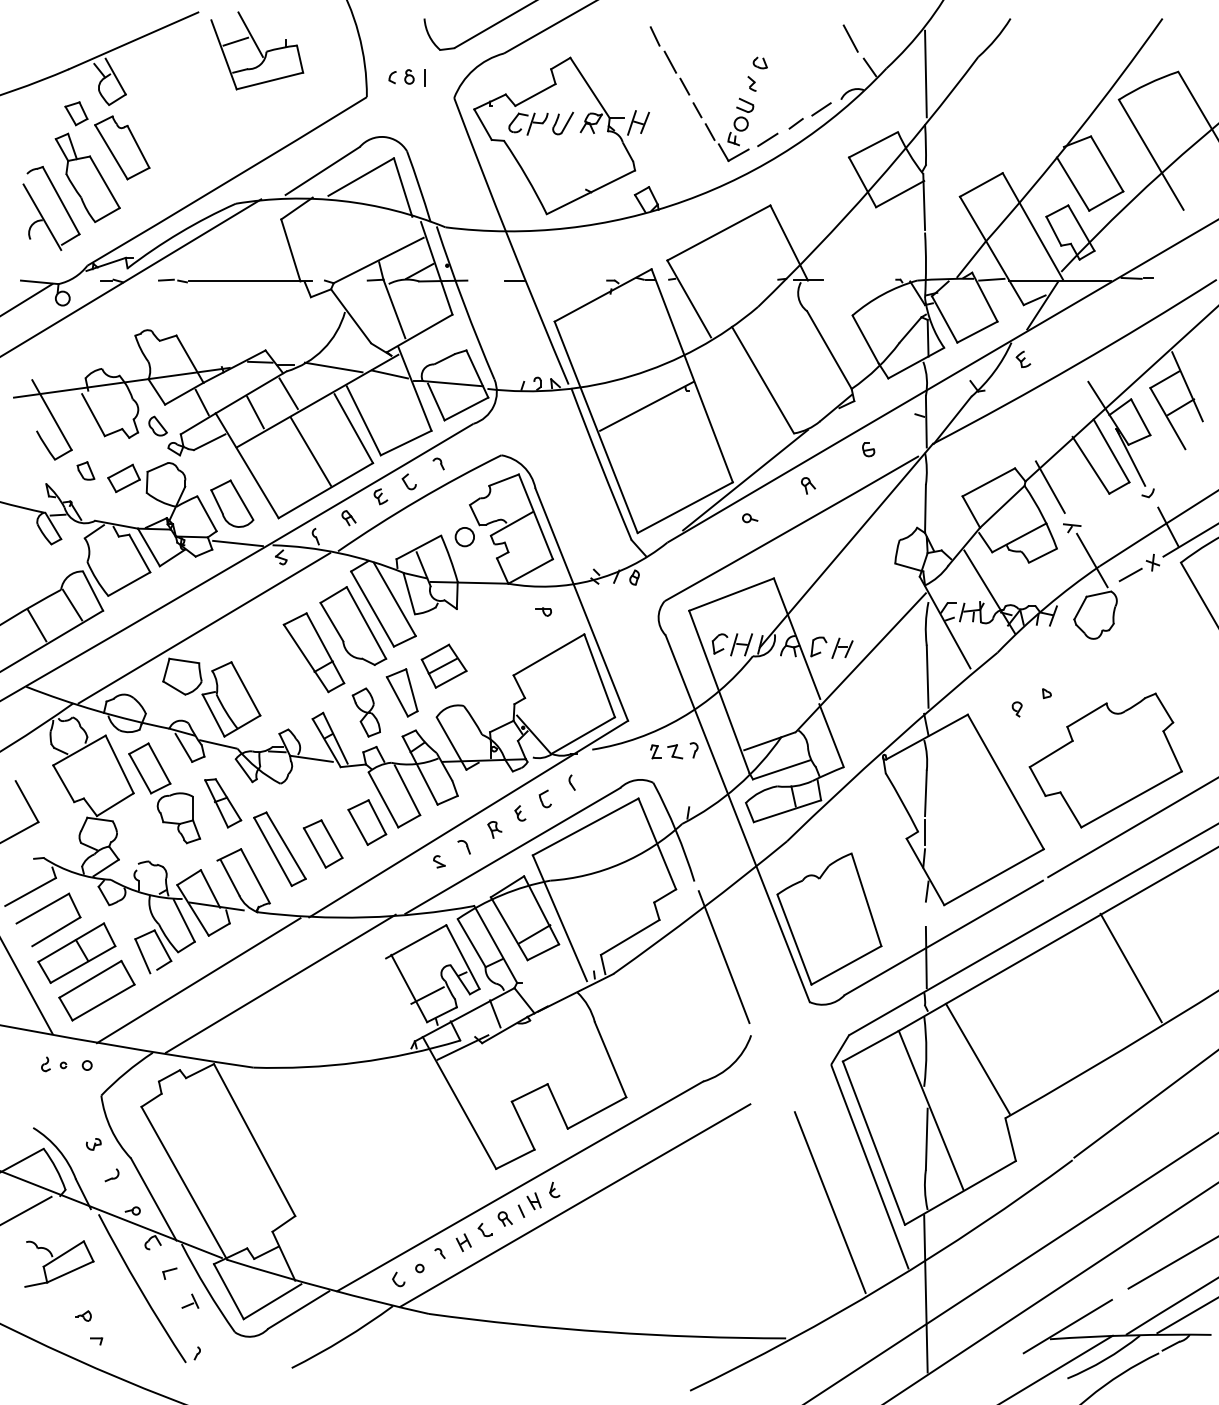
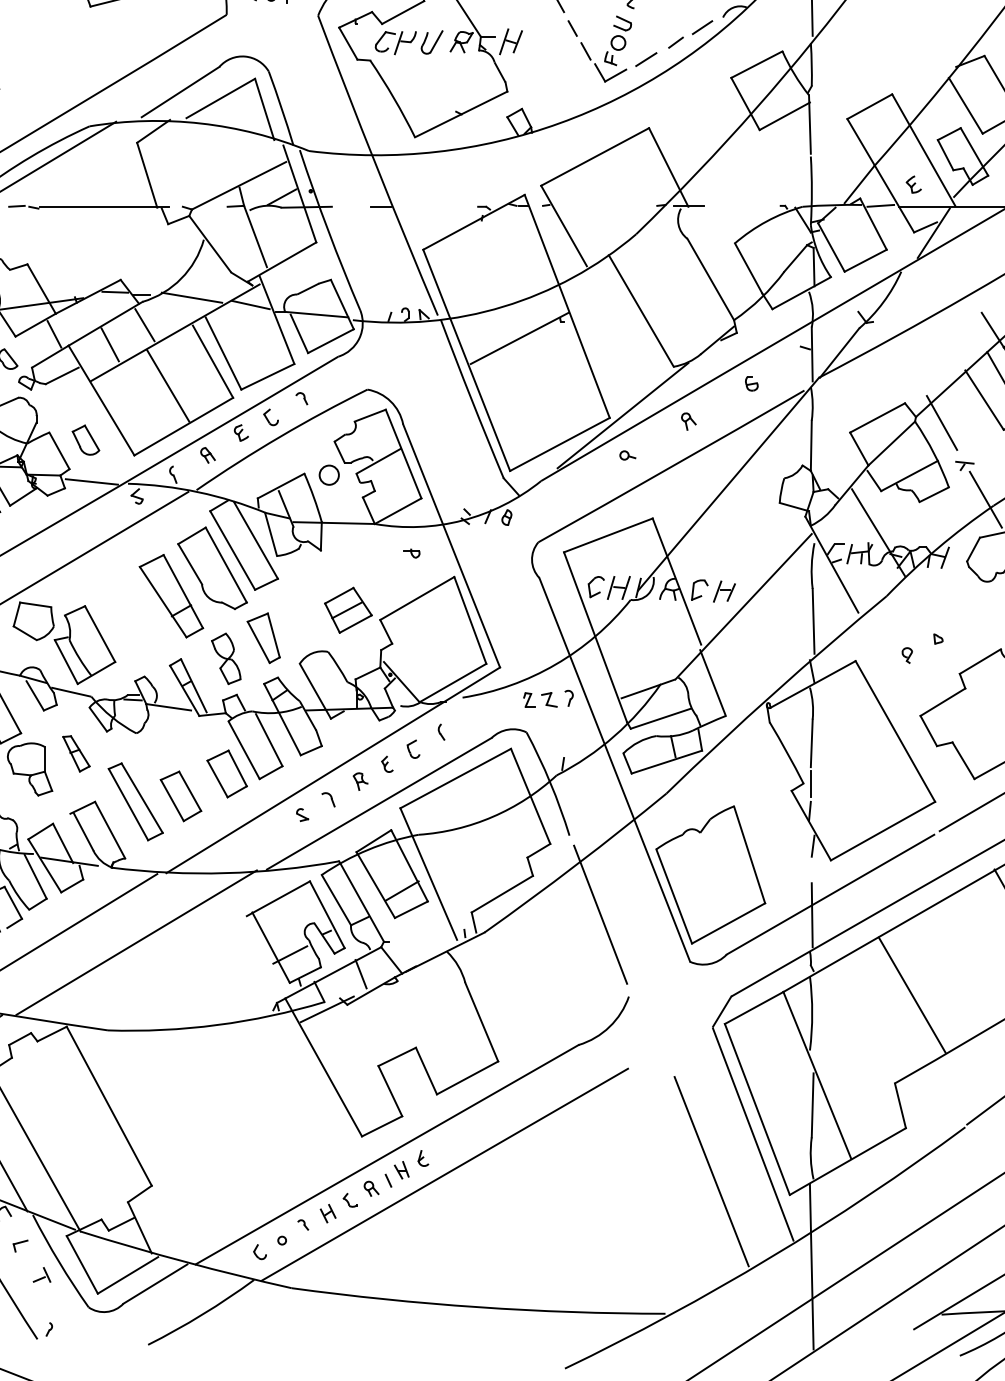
part: (1023, 358) -> (913, 183), moved
part: (232, 503) -> (86, 440), size x0.6
part: (443, 665) -> (347, 609), moved
part: (223, 803) -> (76, 754), size x0.7
line: (977, 1058) -> (911, 994), moved

